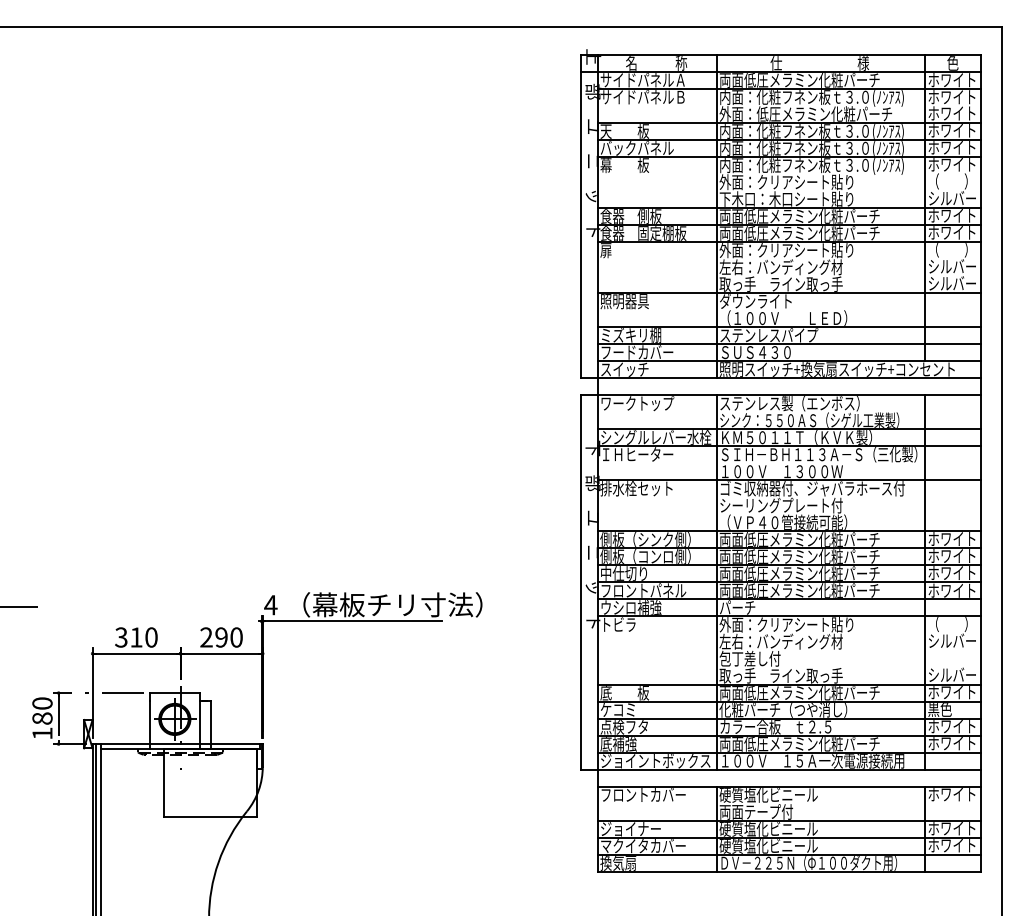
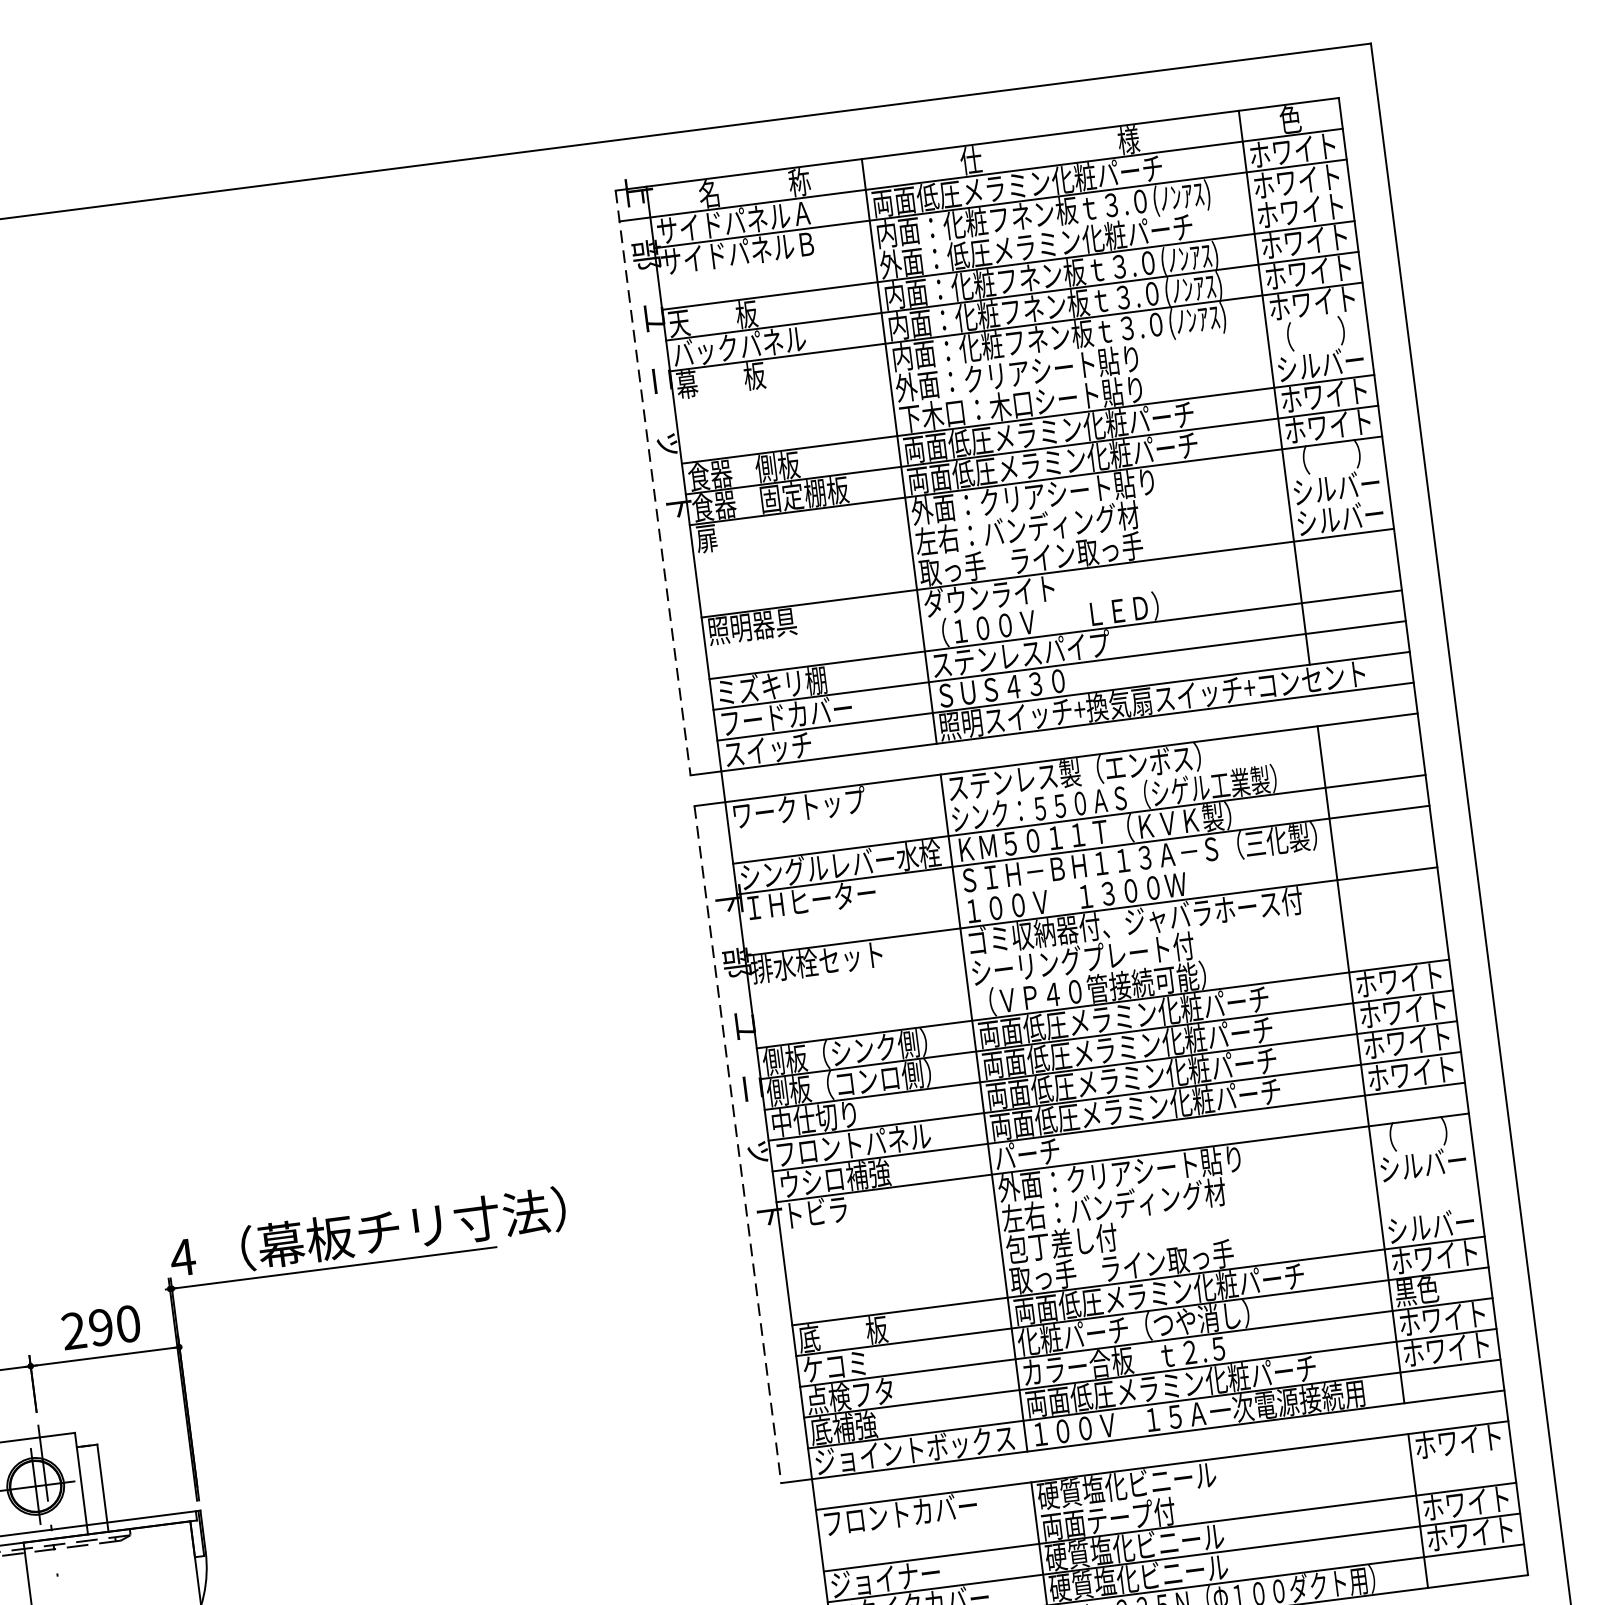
line: (580, 216) -> (652, 483), solid -> dashed
line: (580, 582) -> (737, 1144), solid -> dashed

